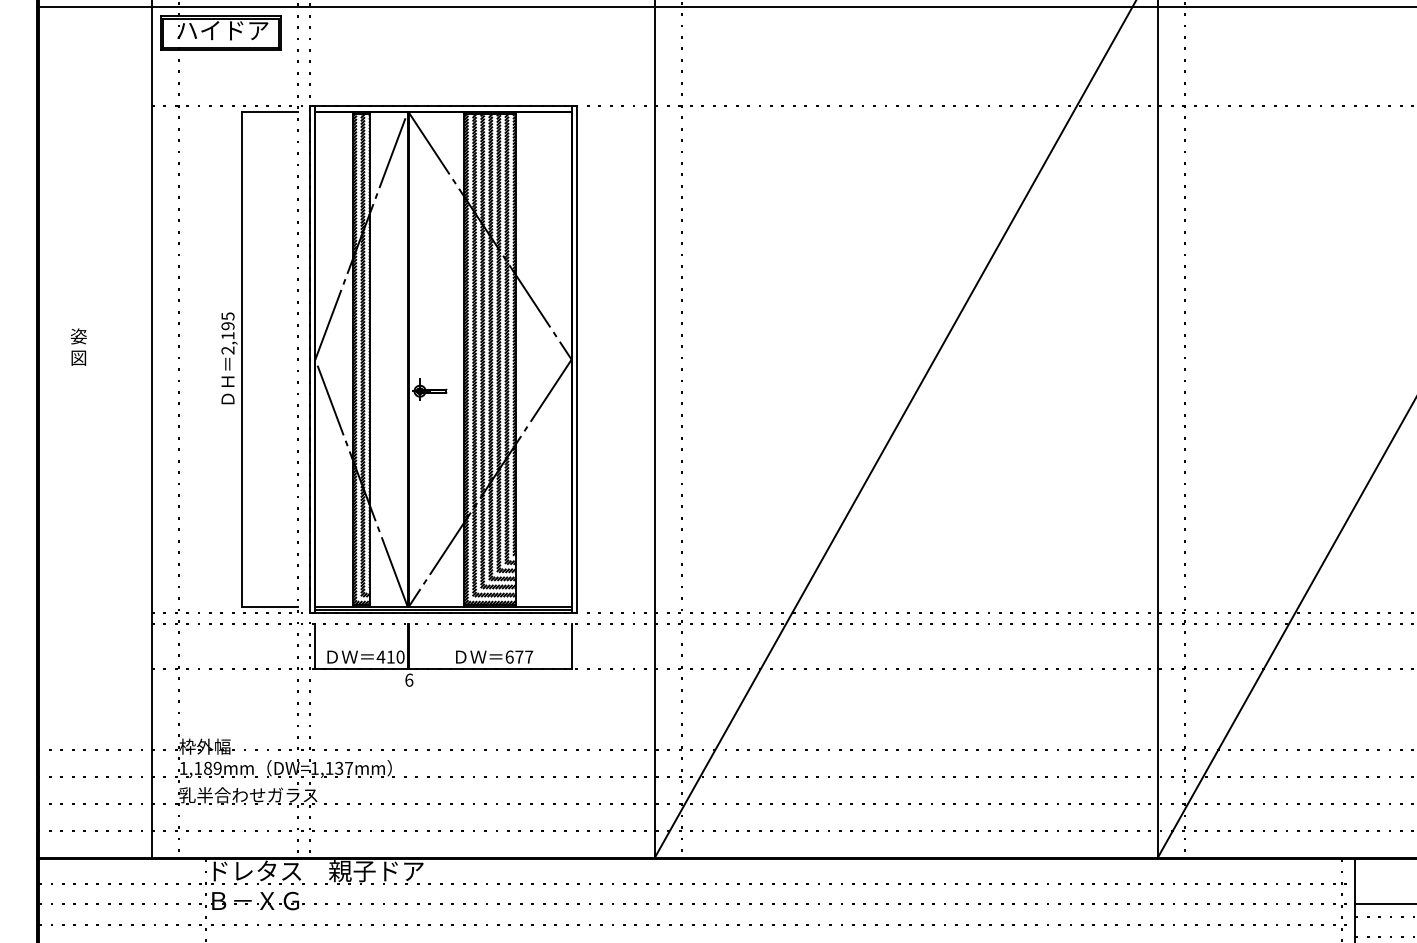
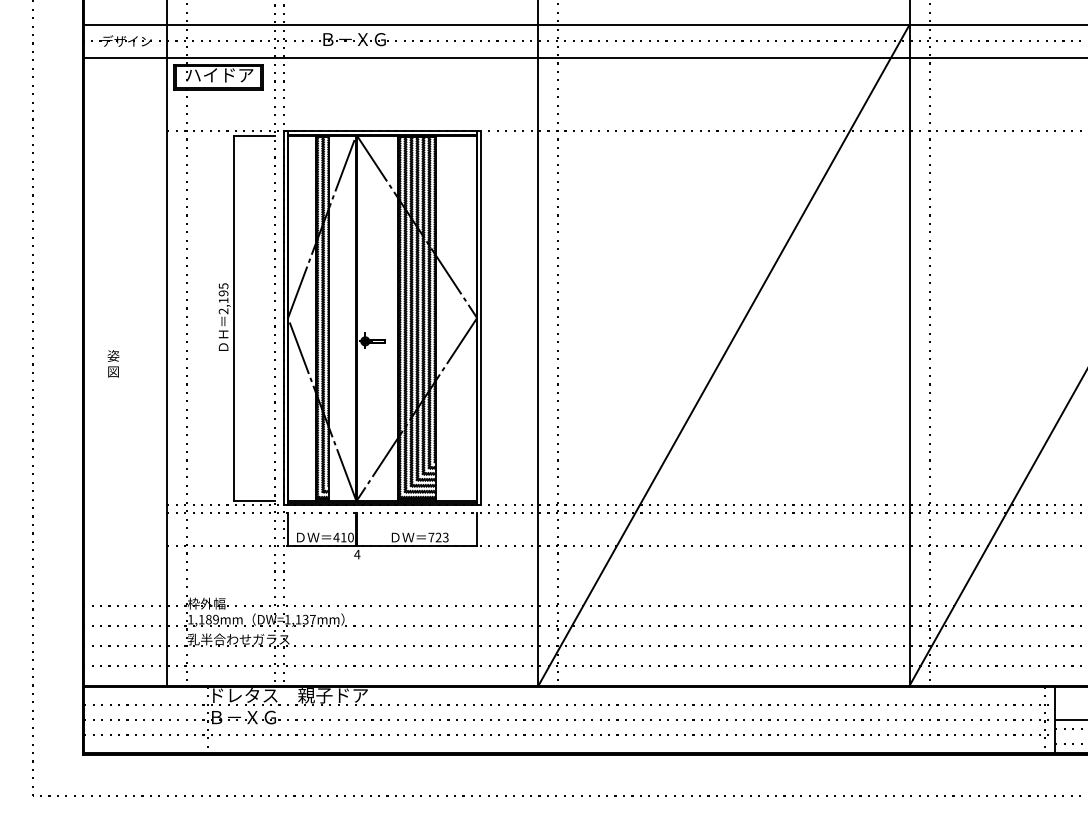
text: (78, 346) -> (113, 363), moved
text: (519, 657) -> (438, 537), 677 -> 723
text: (409, 680) -> (357, 554), 6 -> 4

